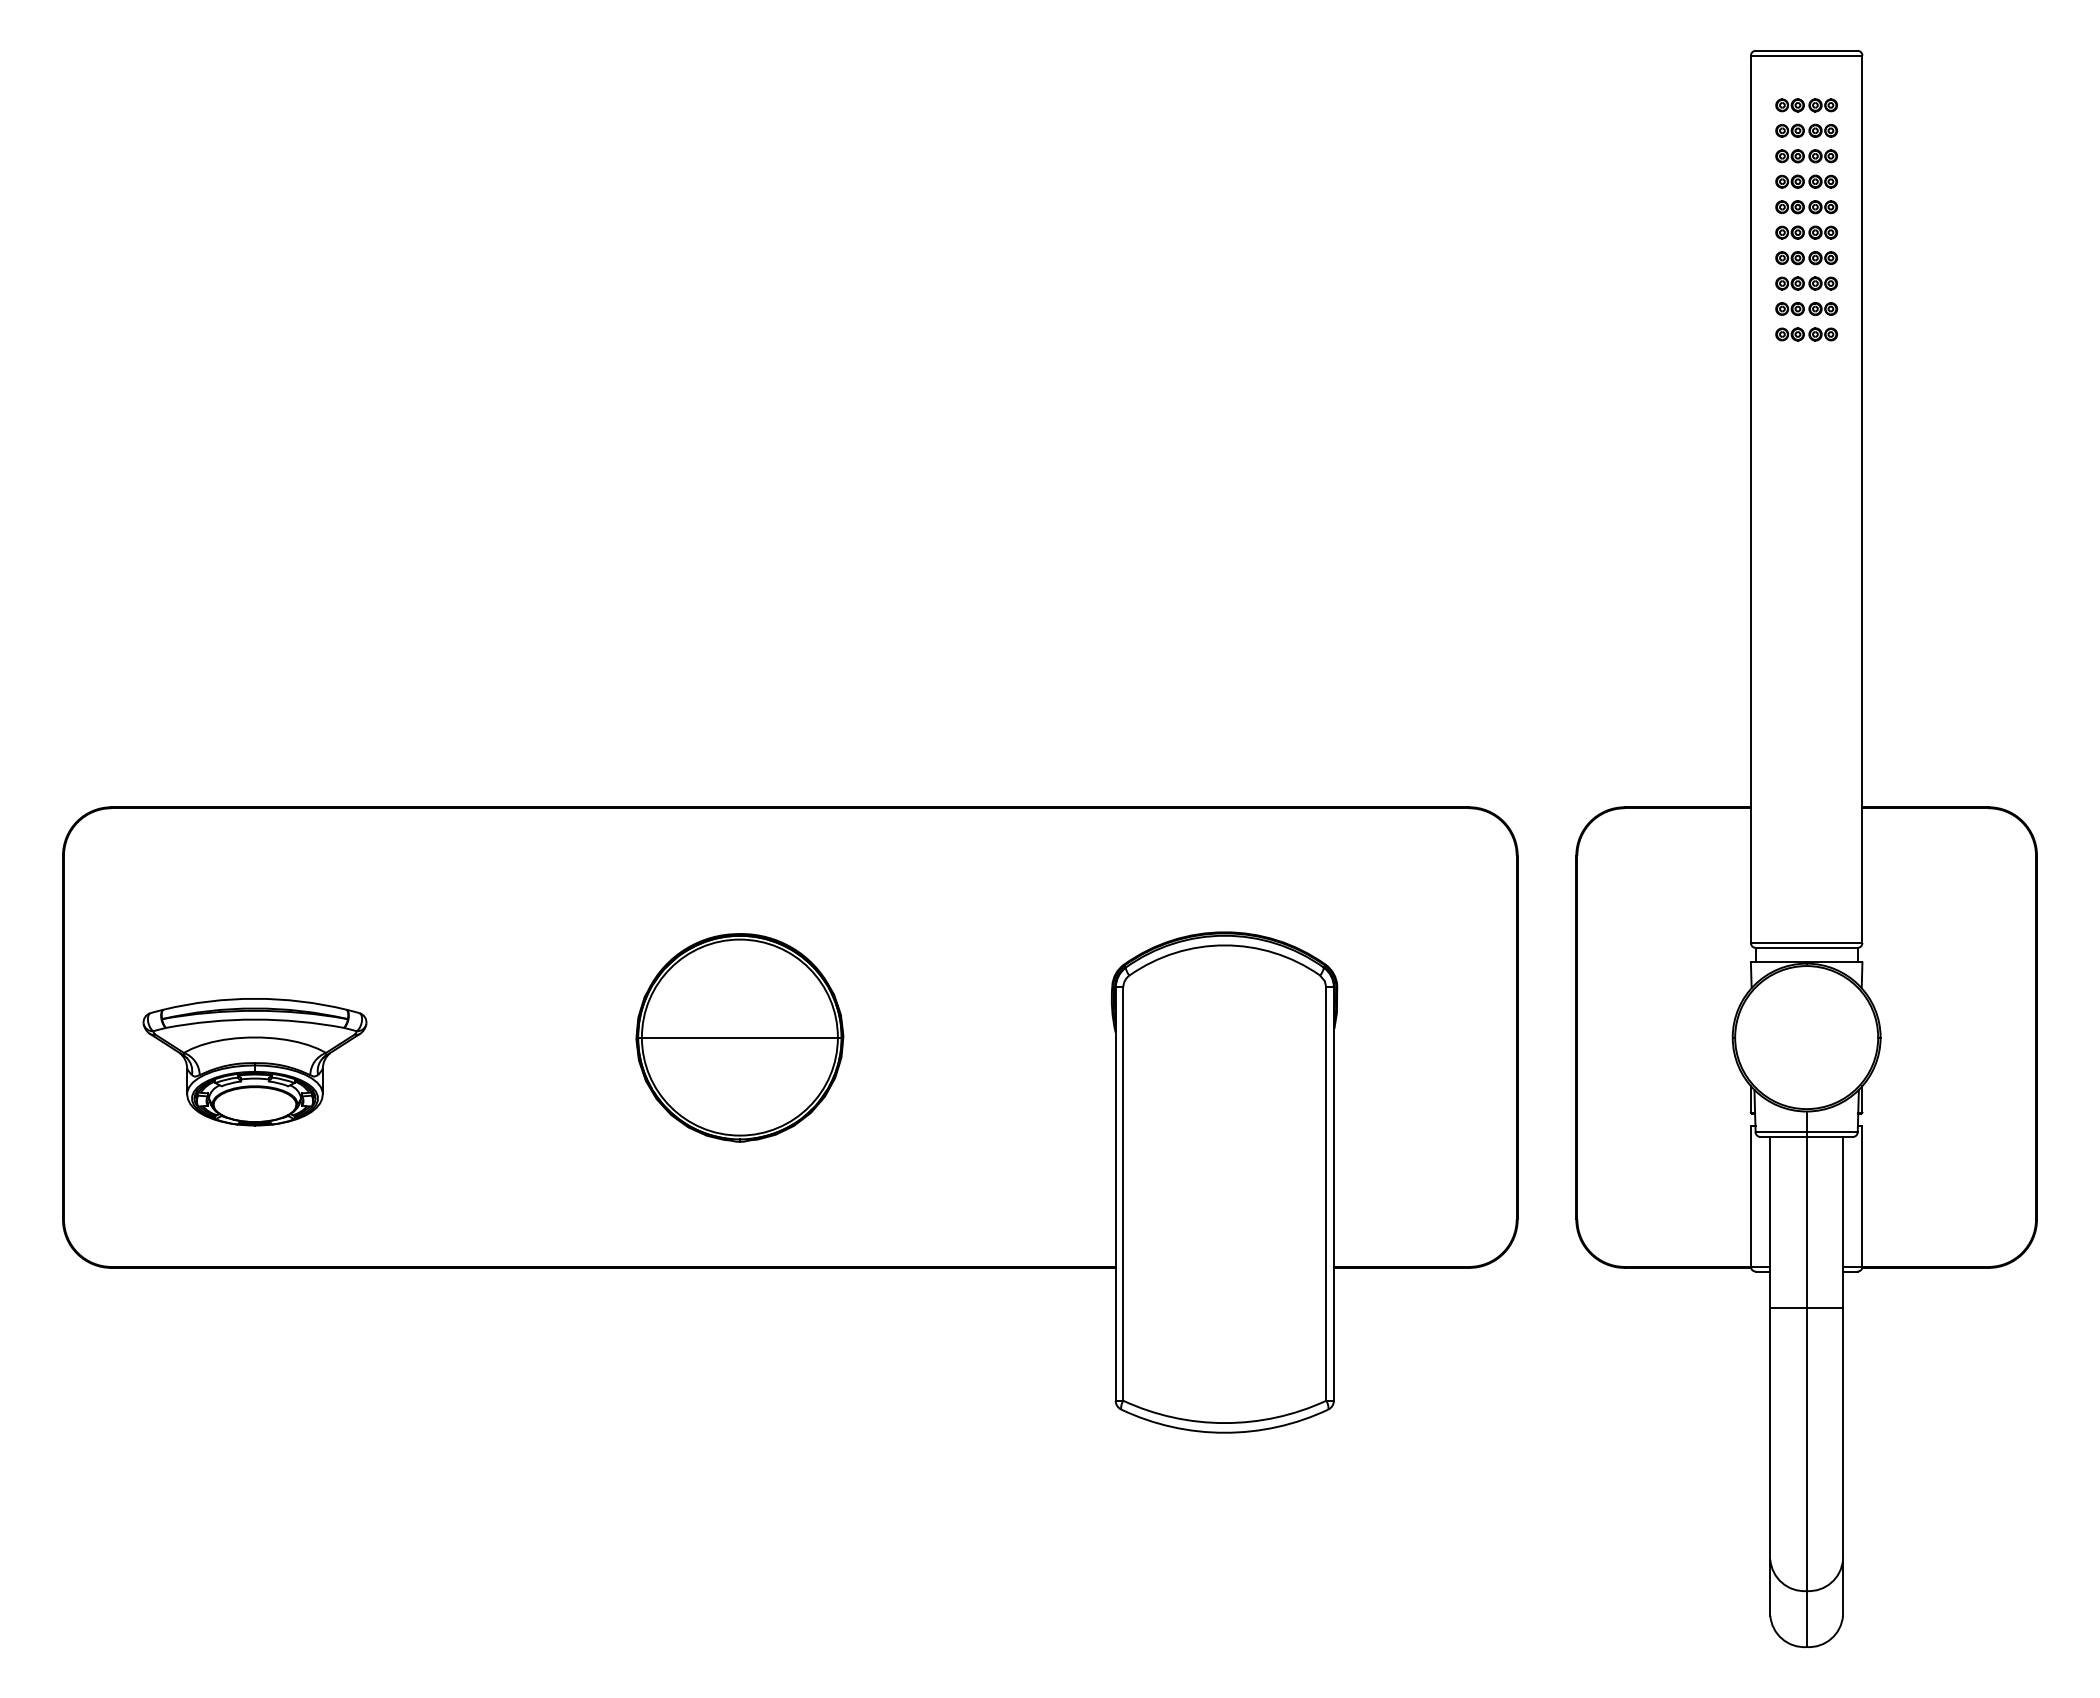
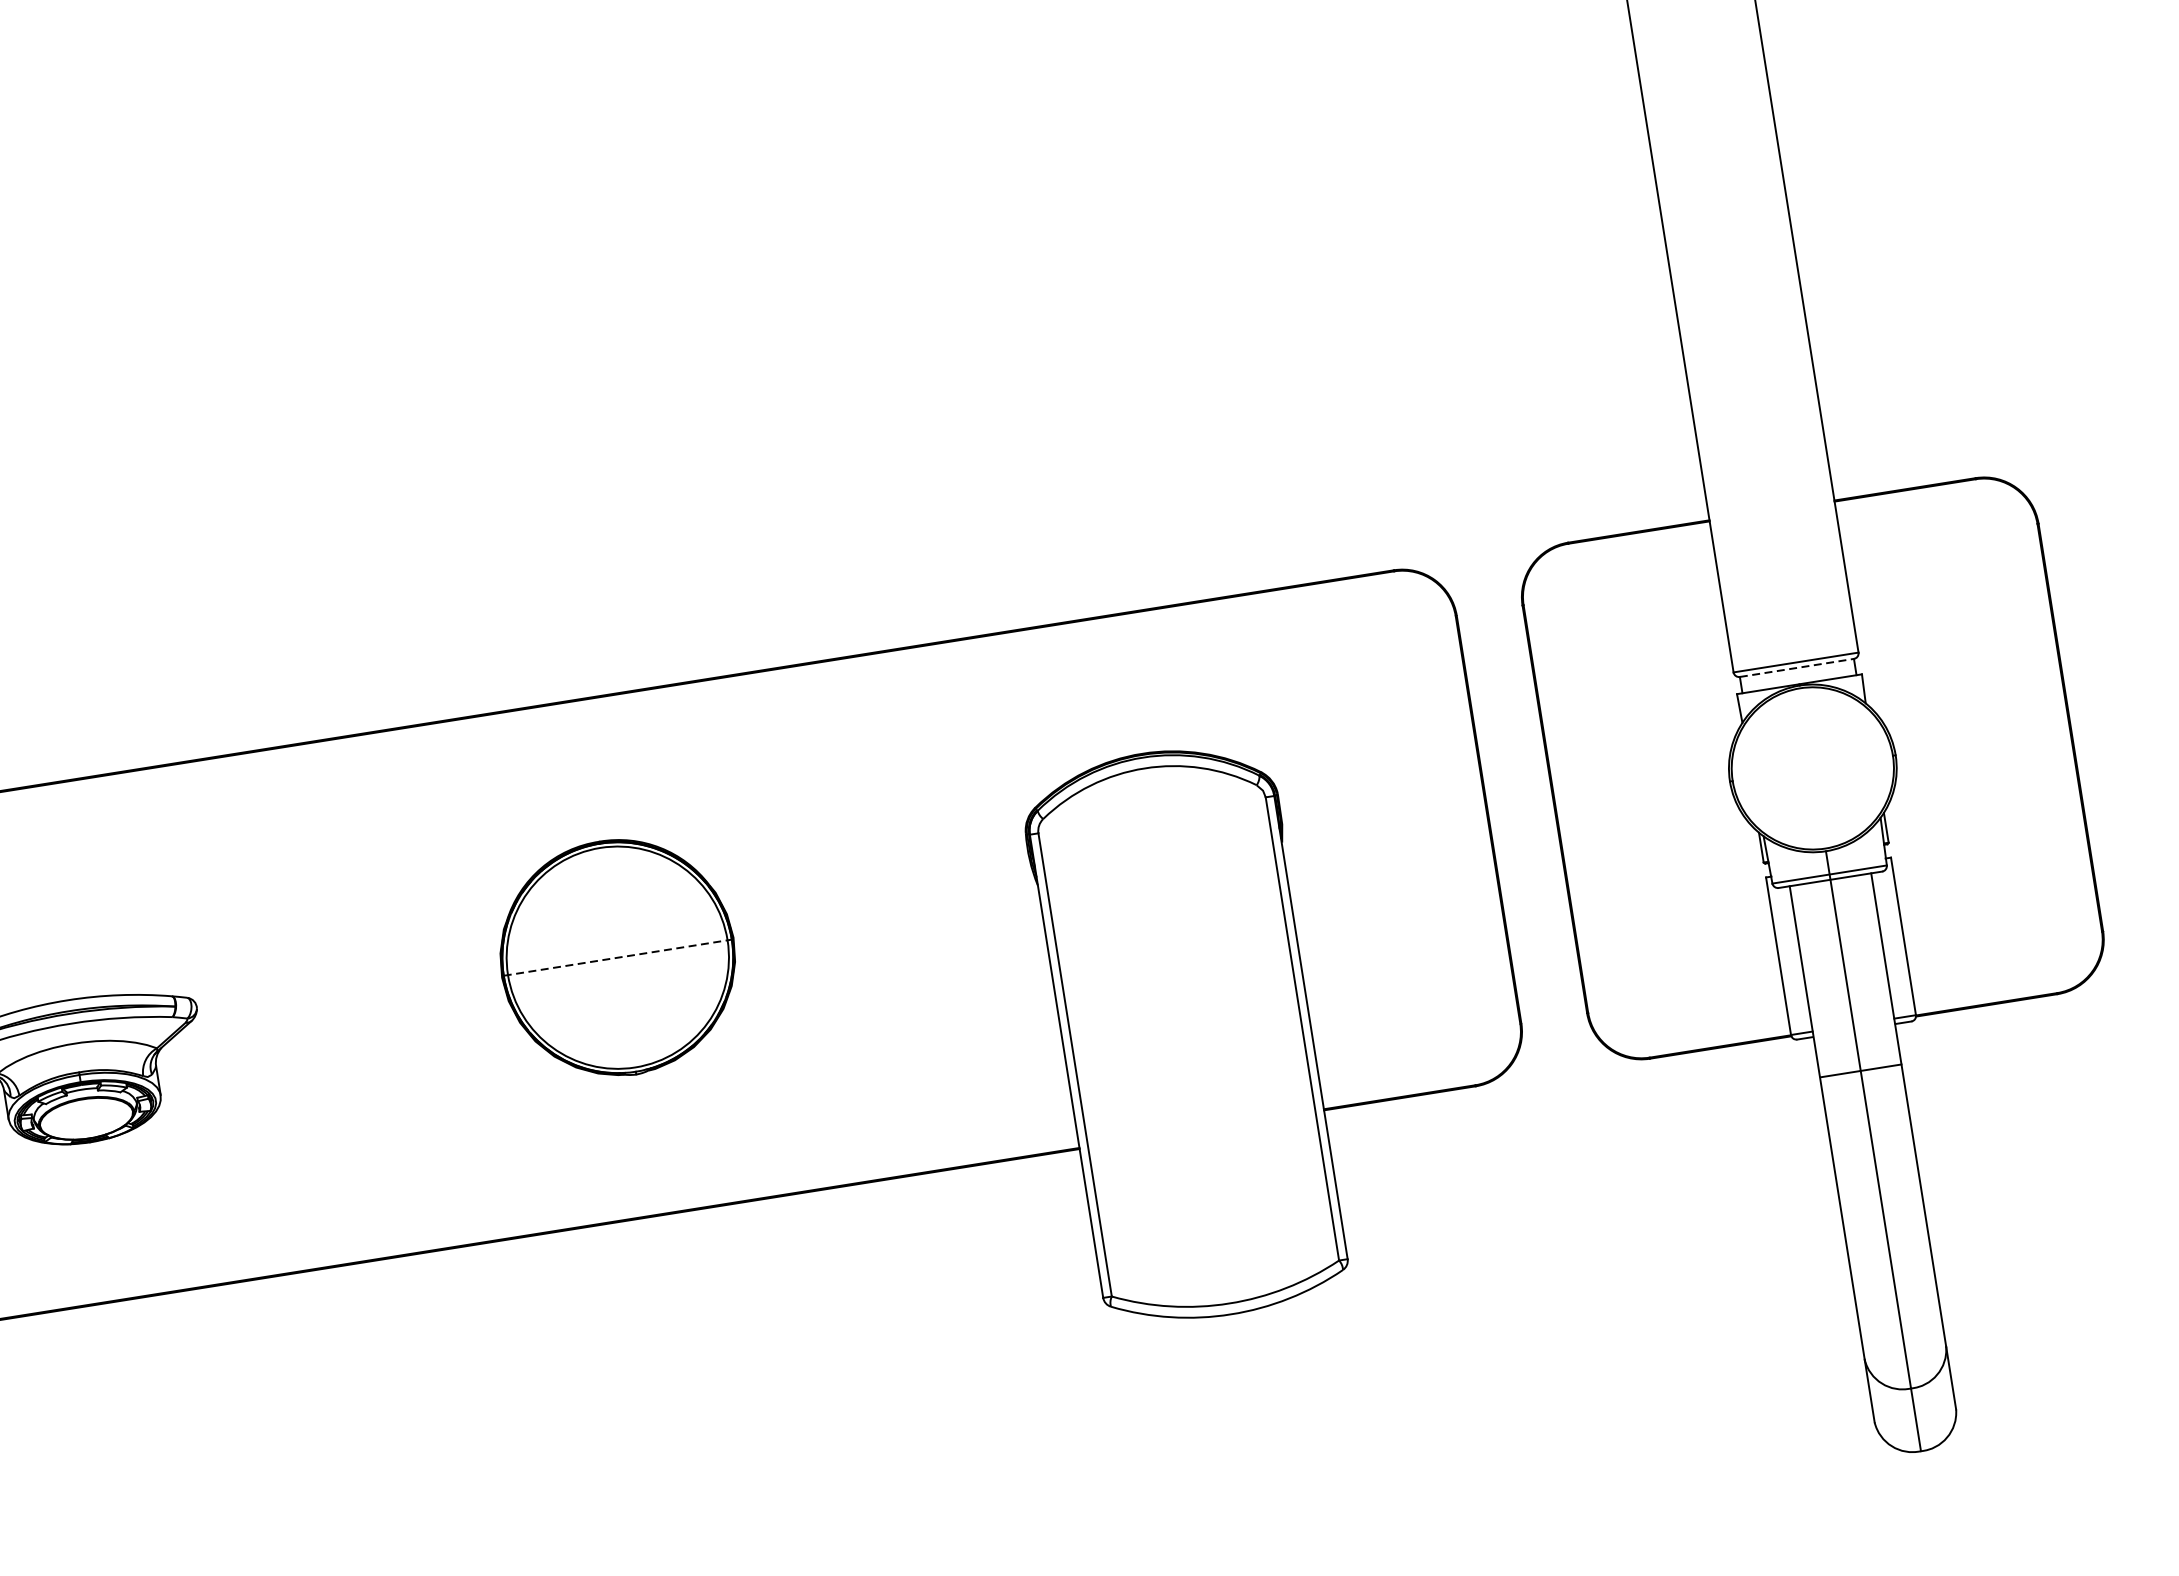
line: (1806, 947) -> (1796, 667), solid -> dashed
line: (739, 1037) -> (617, 957), solid -> dashed

